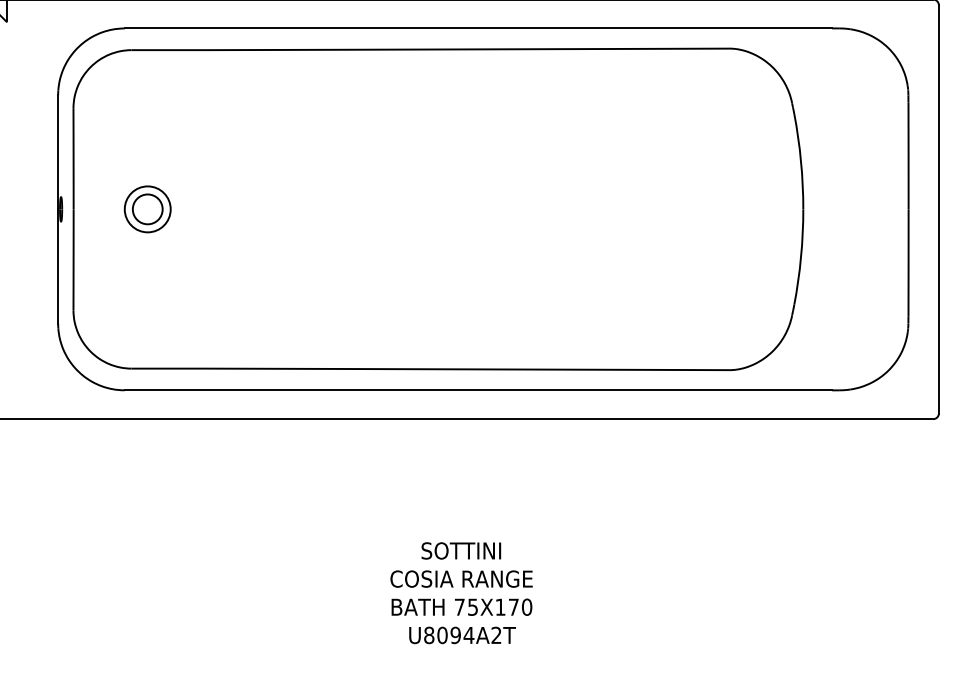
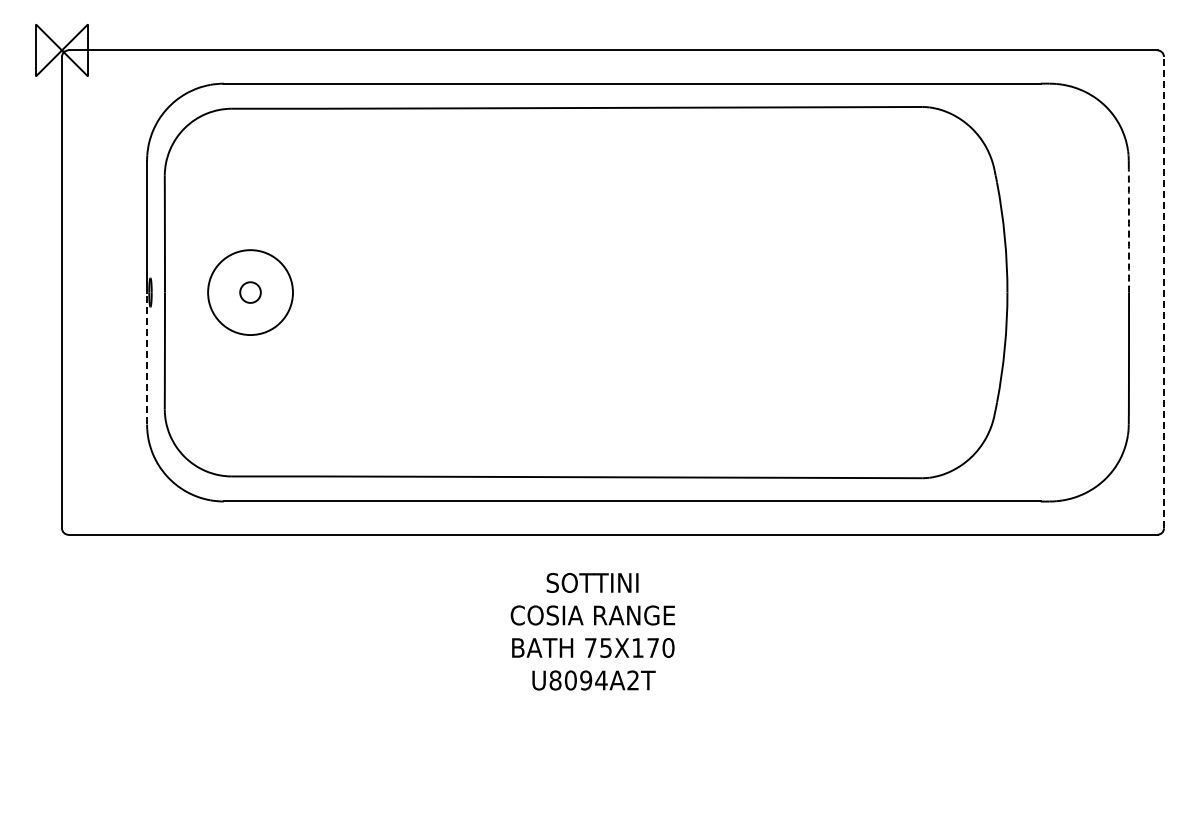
arc: (908, 155) -> (1128, 230), solid -> dashed
circle: (147, 209) -> (250, 292), size x0.6
circle: (147, 209) -> (250, 292), size x1.6
line: (939, 209) -> (1164, 292), solid -> dashed
line: (58, 266) -> (147, 358), solid -> dashed
text: (461, 592) -> (592, 631), moved

